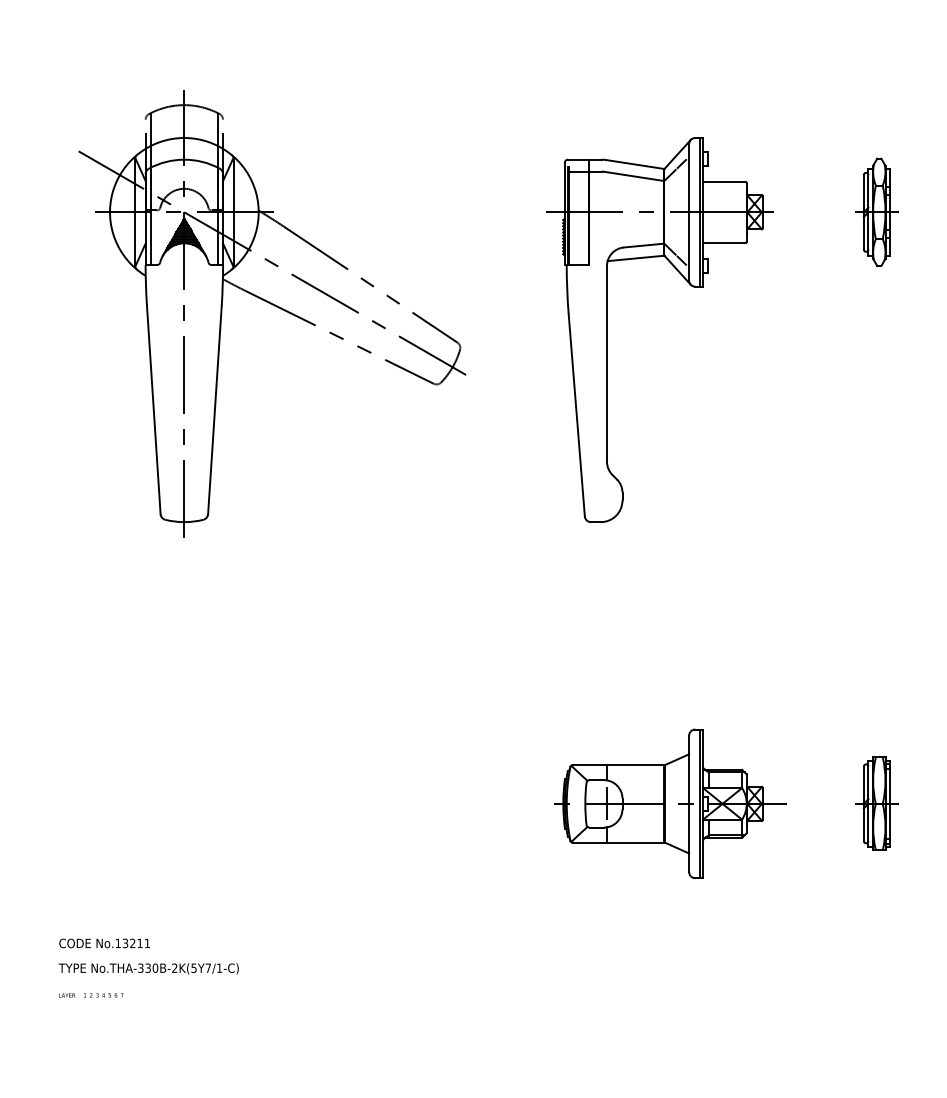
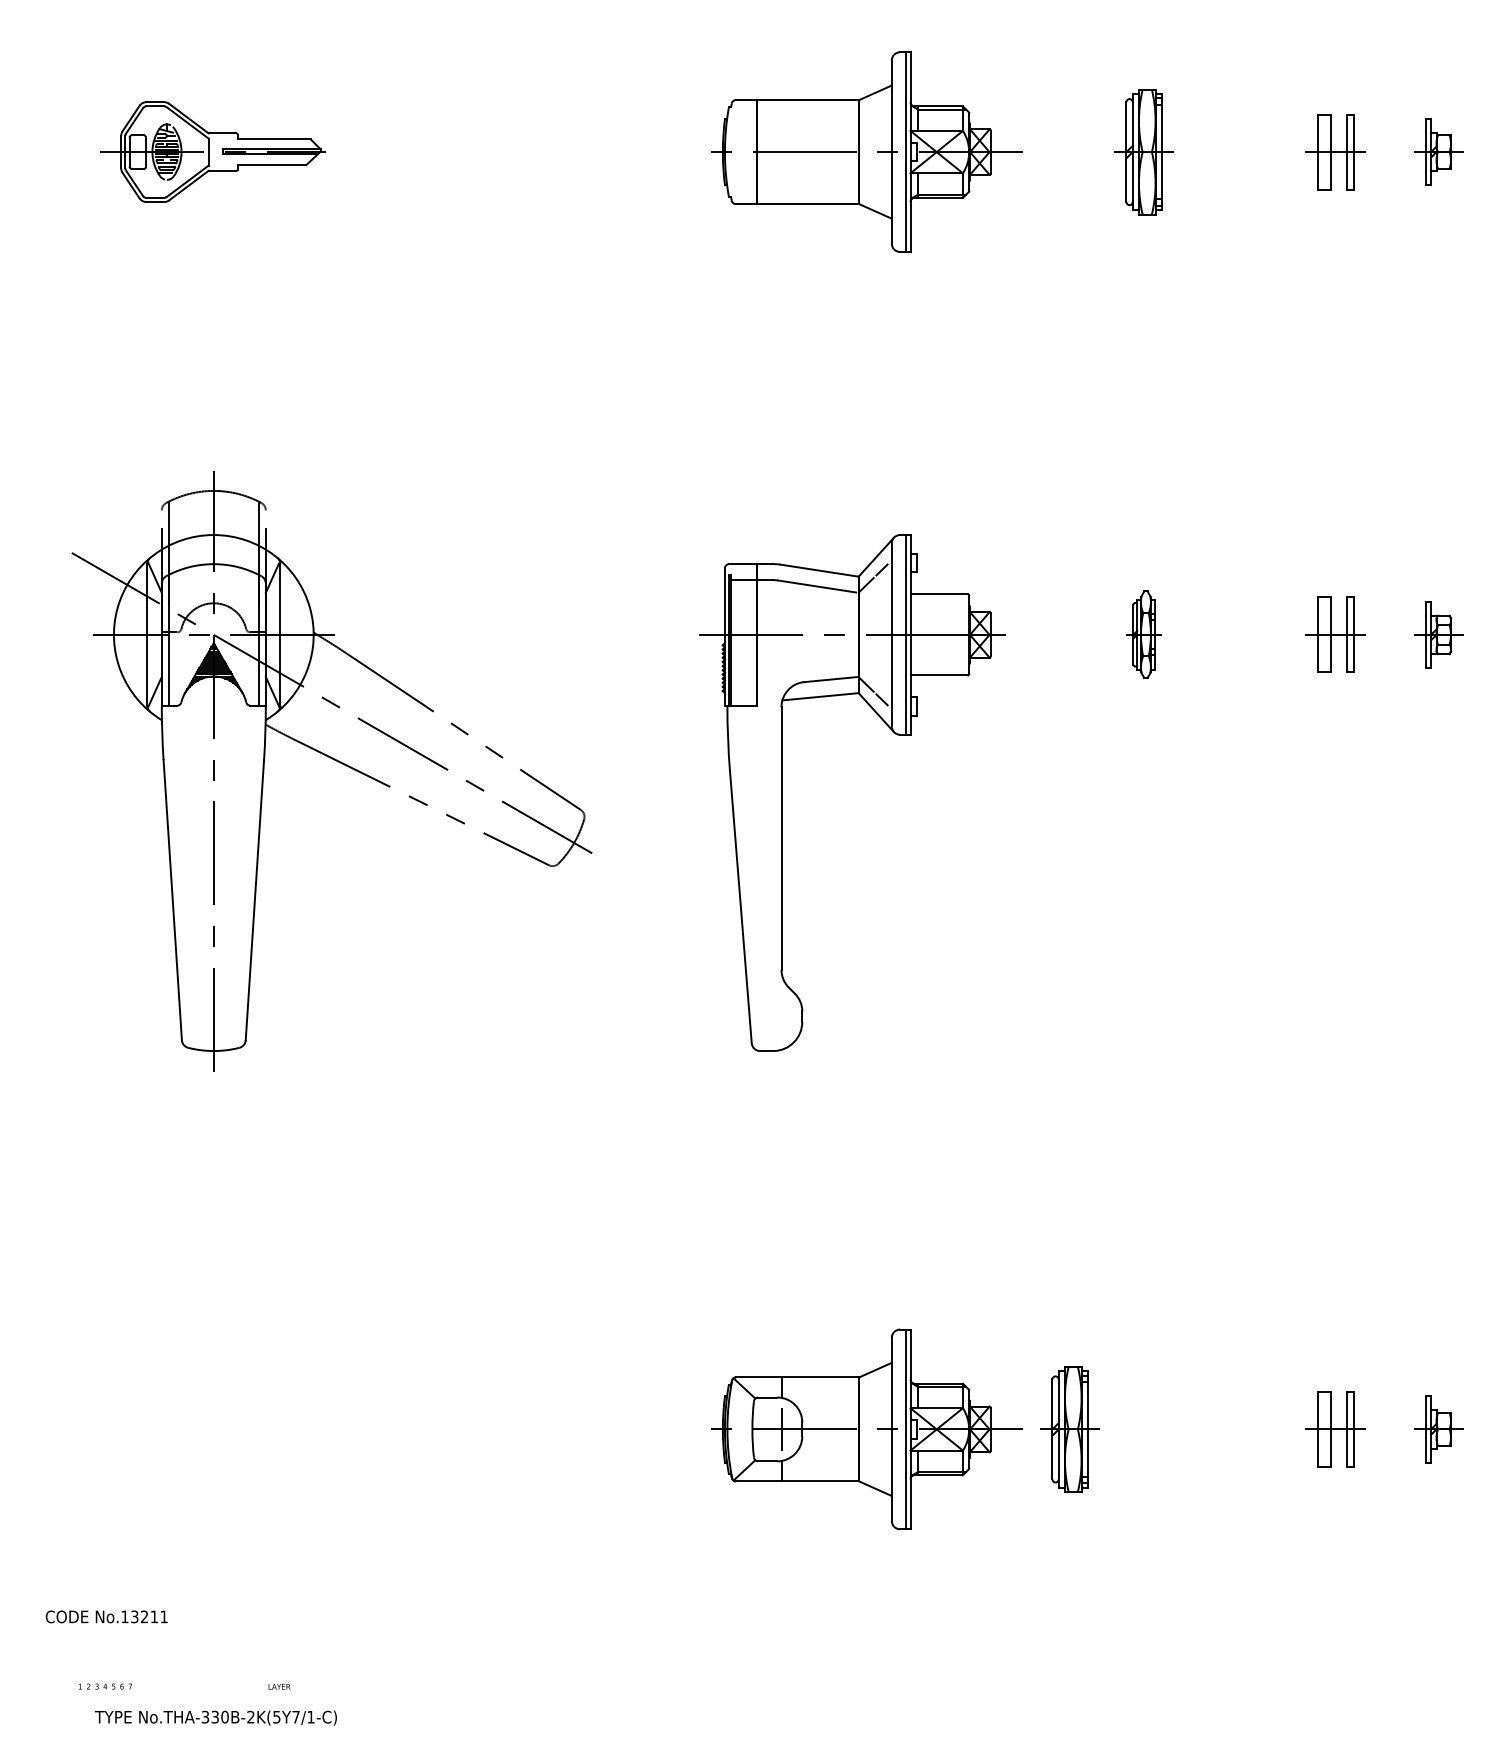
part: (876, 212) -> (1143, 634), size x0.6
part: (876, 803) -> (1069, 1429), moved
text: (148, 968) -> (215, 1717), moved
text: (67, 995) -> (279, 1686), moved

